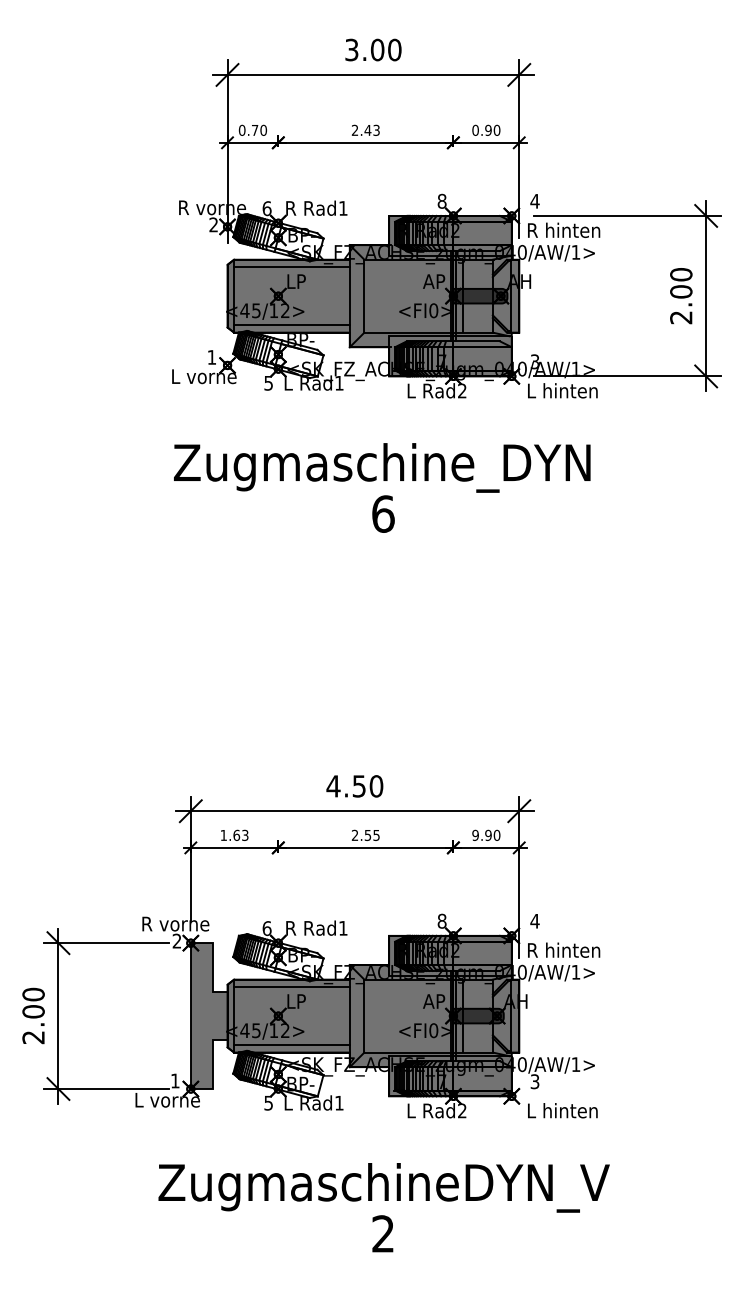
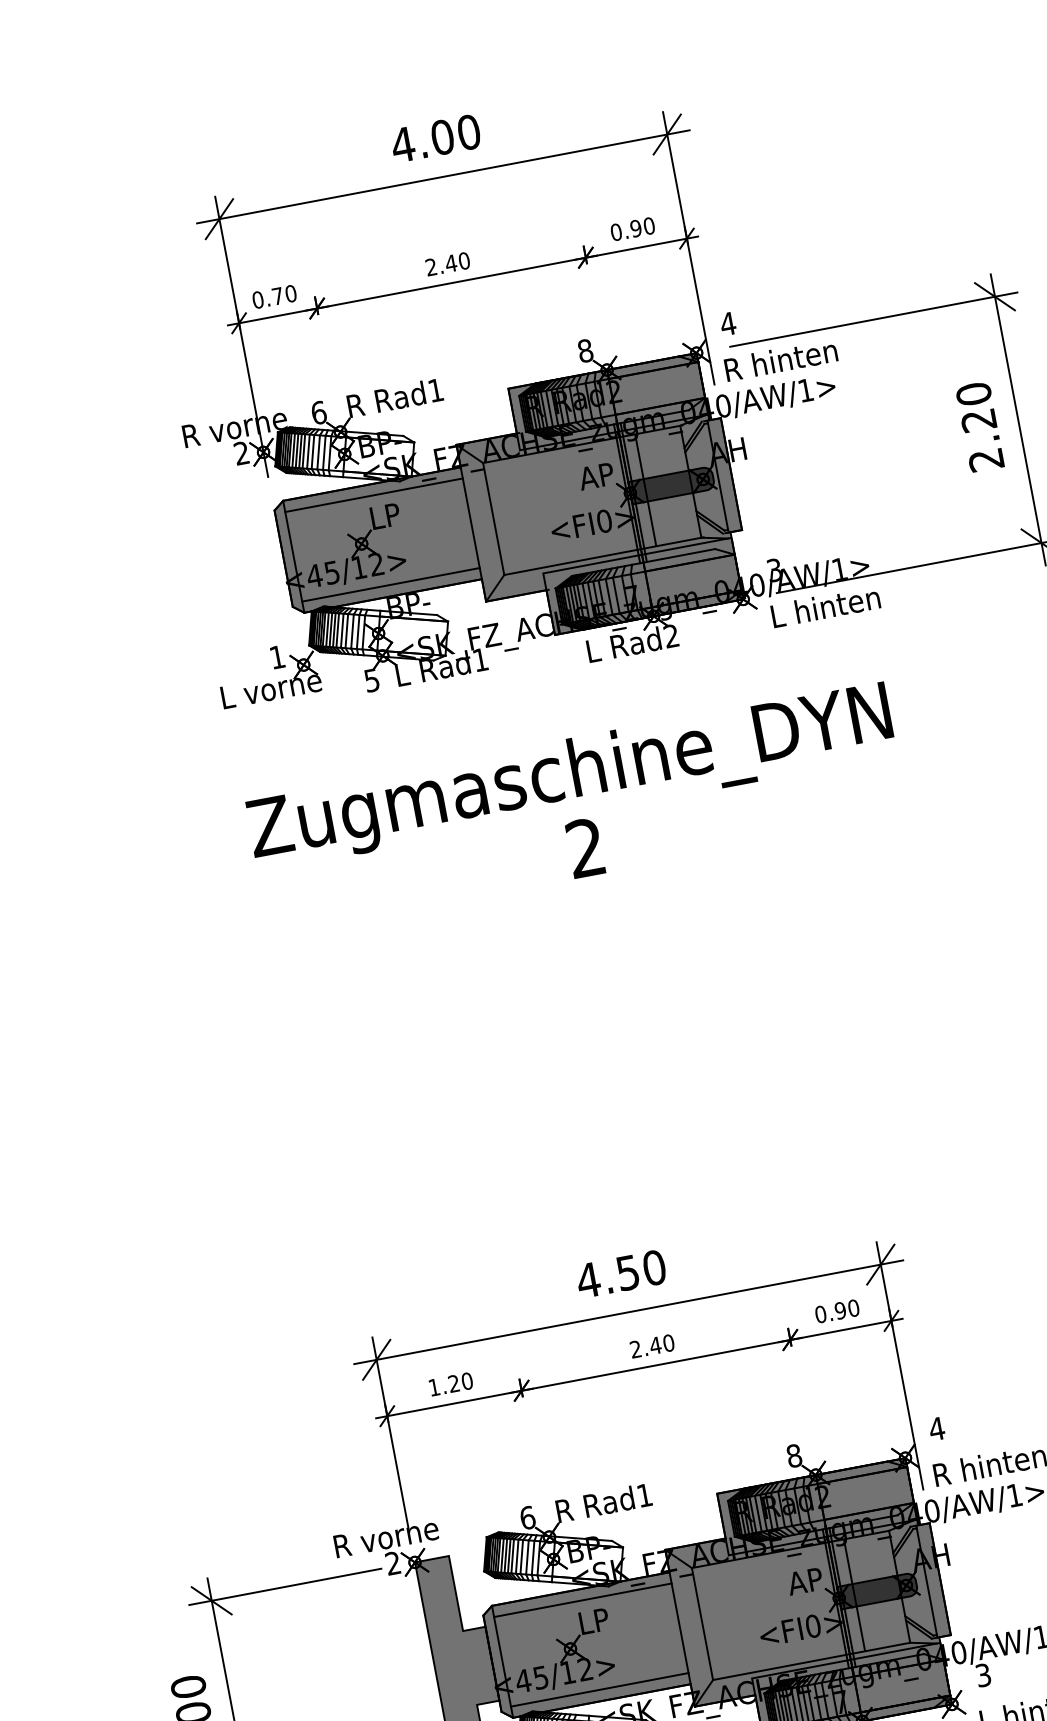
text: (351, 49) -> (402, 144), 3.00 -> 4.00
text: (376, 129) -> (463, 259), 2.43 -> 2.40
text: (681, 291) -> (979, 419), 2.00 -> 2.20
text: (383, 513) -> (586, 847), 6 -> 2
text: (240, 834) -> (459, 1381), 1.63 -> 1.20
text: (371, 835) -> (661, 1344), 2.55 -> 2.40
text: (475, 835) -> (820, 1314), 9.90 -> 0.90

